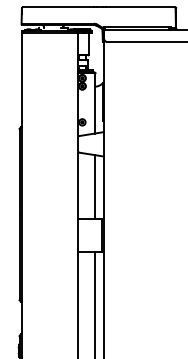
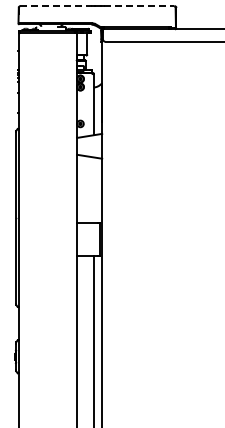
line: (58, 7) -> (56, 6), solid -> dashed
line: (140, 7) -> (139, 6), solid -> dashed
line: (95, 186) -> (93, 189), removed

